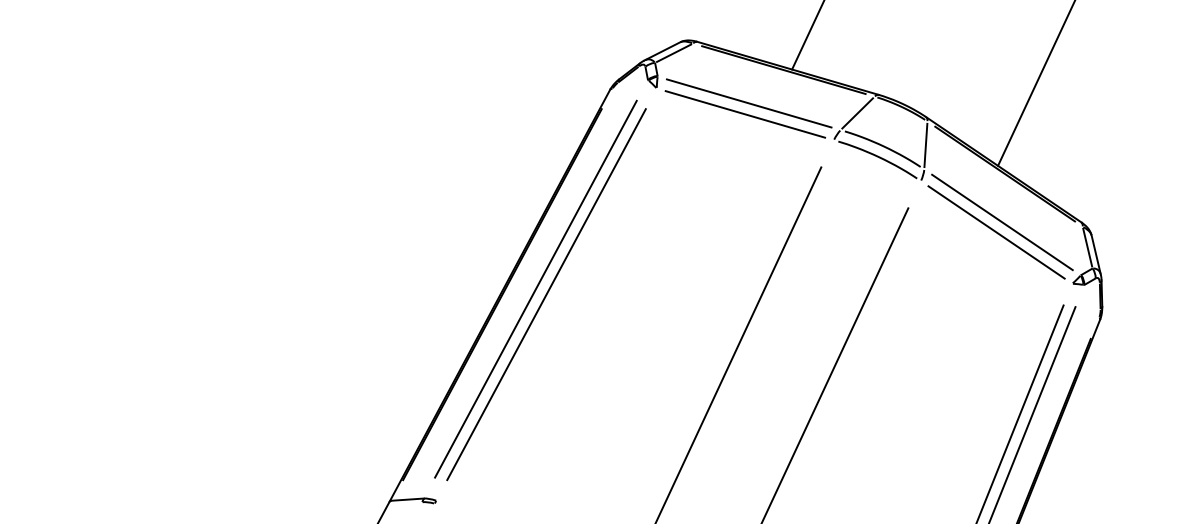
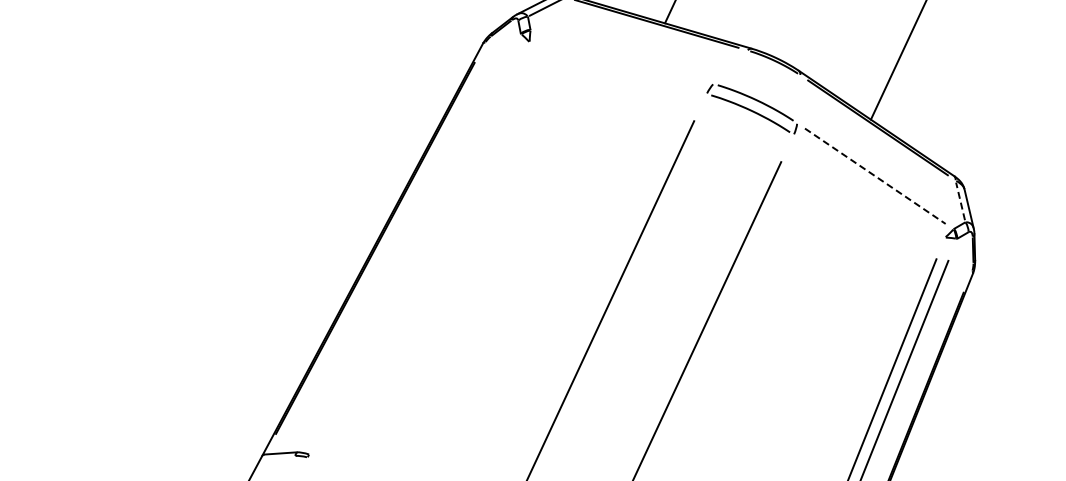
line: (748, 103) -> (621, 57), removed
line: (857, 113) -> (730, 67), removed
line: (745, 114) -> (618, 68), removed
line: (925, 145) -> (798, 99), removed
line: (1002, 222) -> (875, 176), solid -> dashed
line: (996, 232) -> (869, 186), removed
line: (1087, 247) -> (960, 201), solid -> dashed
line: (535, 288) -> (408, 242), removed
line: (546, 294) -> (419, 248), removed

